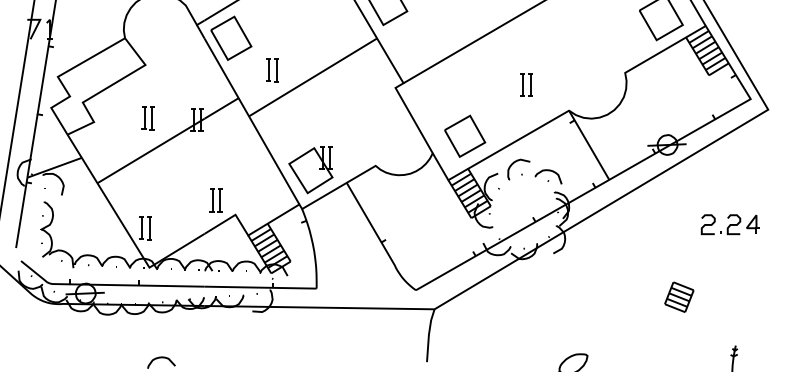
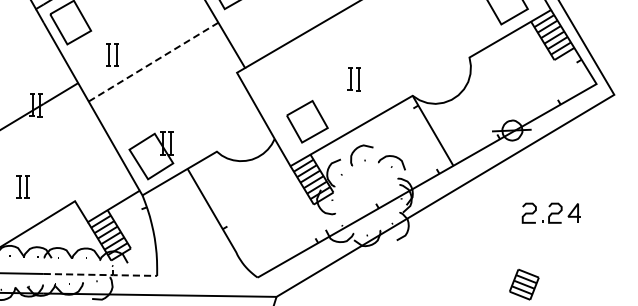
line: (313, 76) -> (153, 61), solid -> dashed
part: (526, 84) -> (354, 78), moved
part: (215, 200) -> (22, 186), moved
part: (729, 224) -> (550, 213), moved
line: (261, 287) -> (101, 274), solid -> dashed

